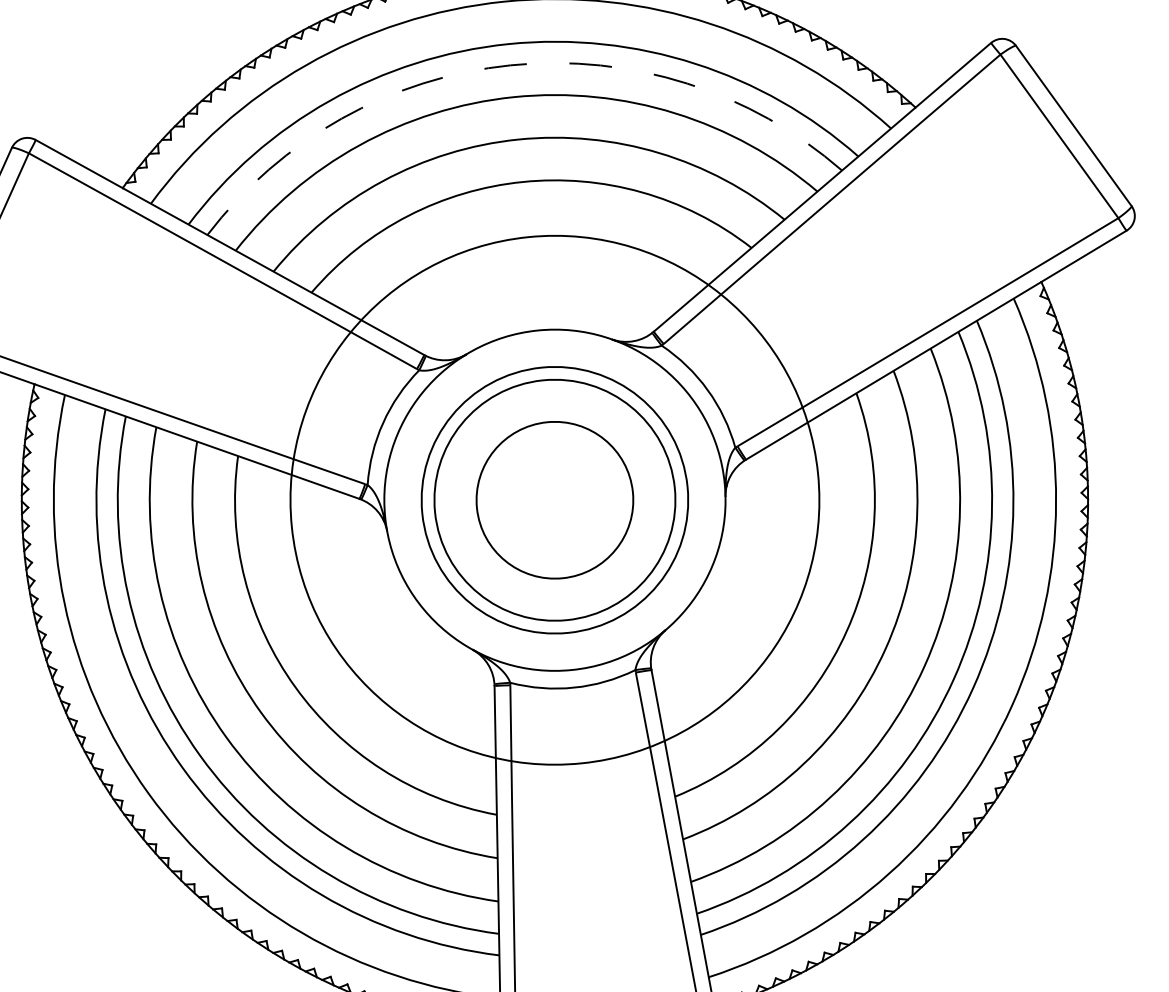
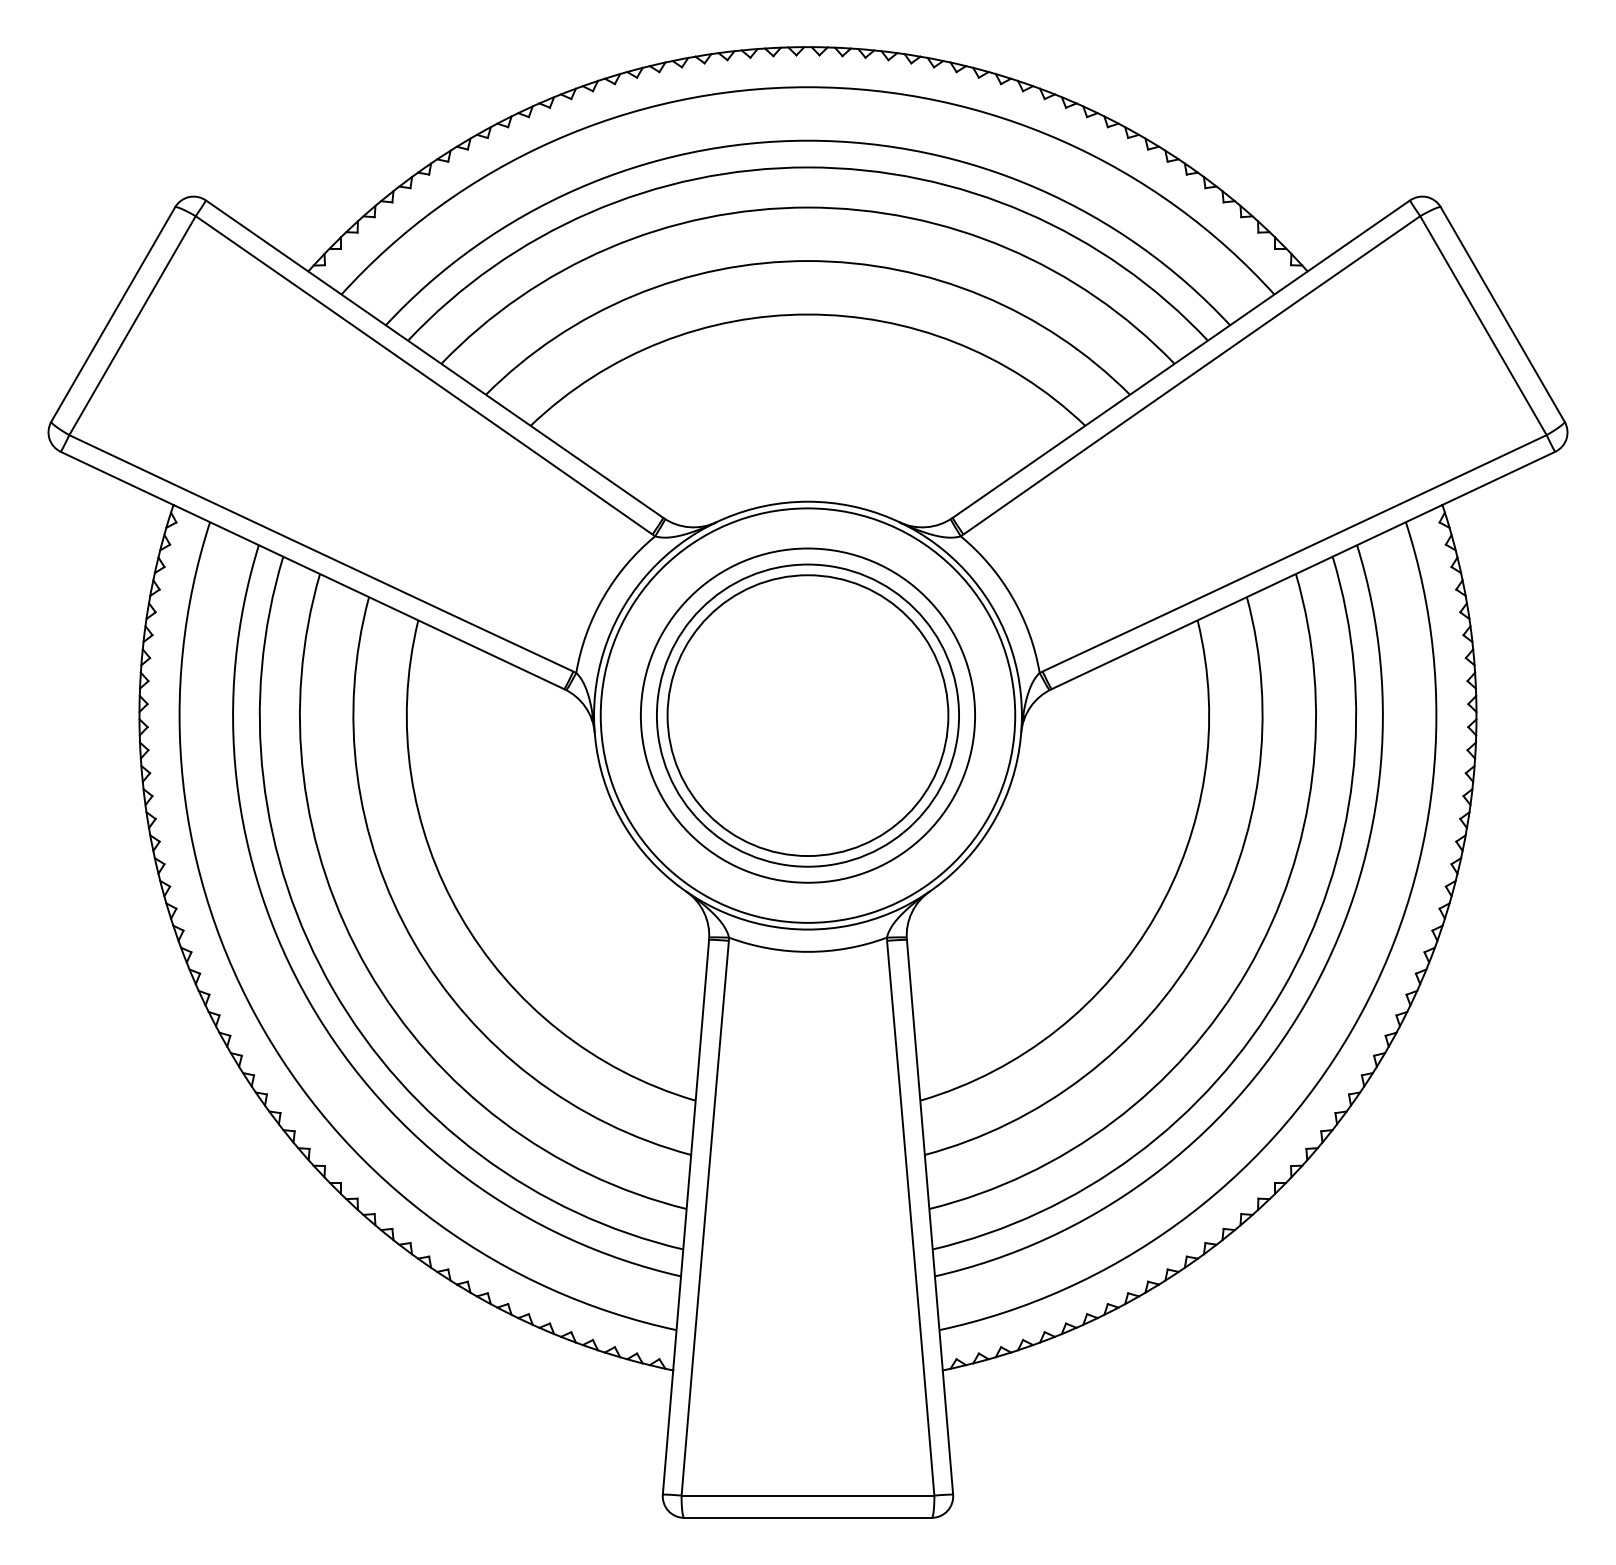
arc: (510, 65) -> (807, 167), dashed -> solid
circle: (554, 500) -> (807, 715), size x0.62
circle: (554, 500) -> (807, 715), size x1.43

